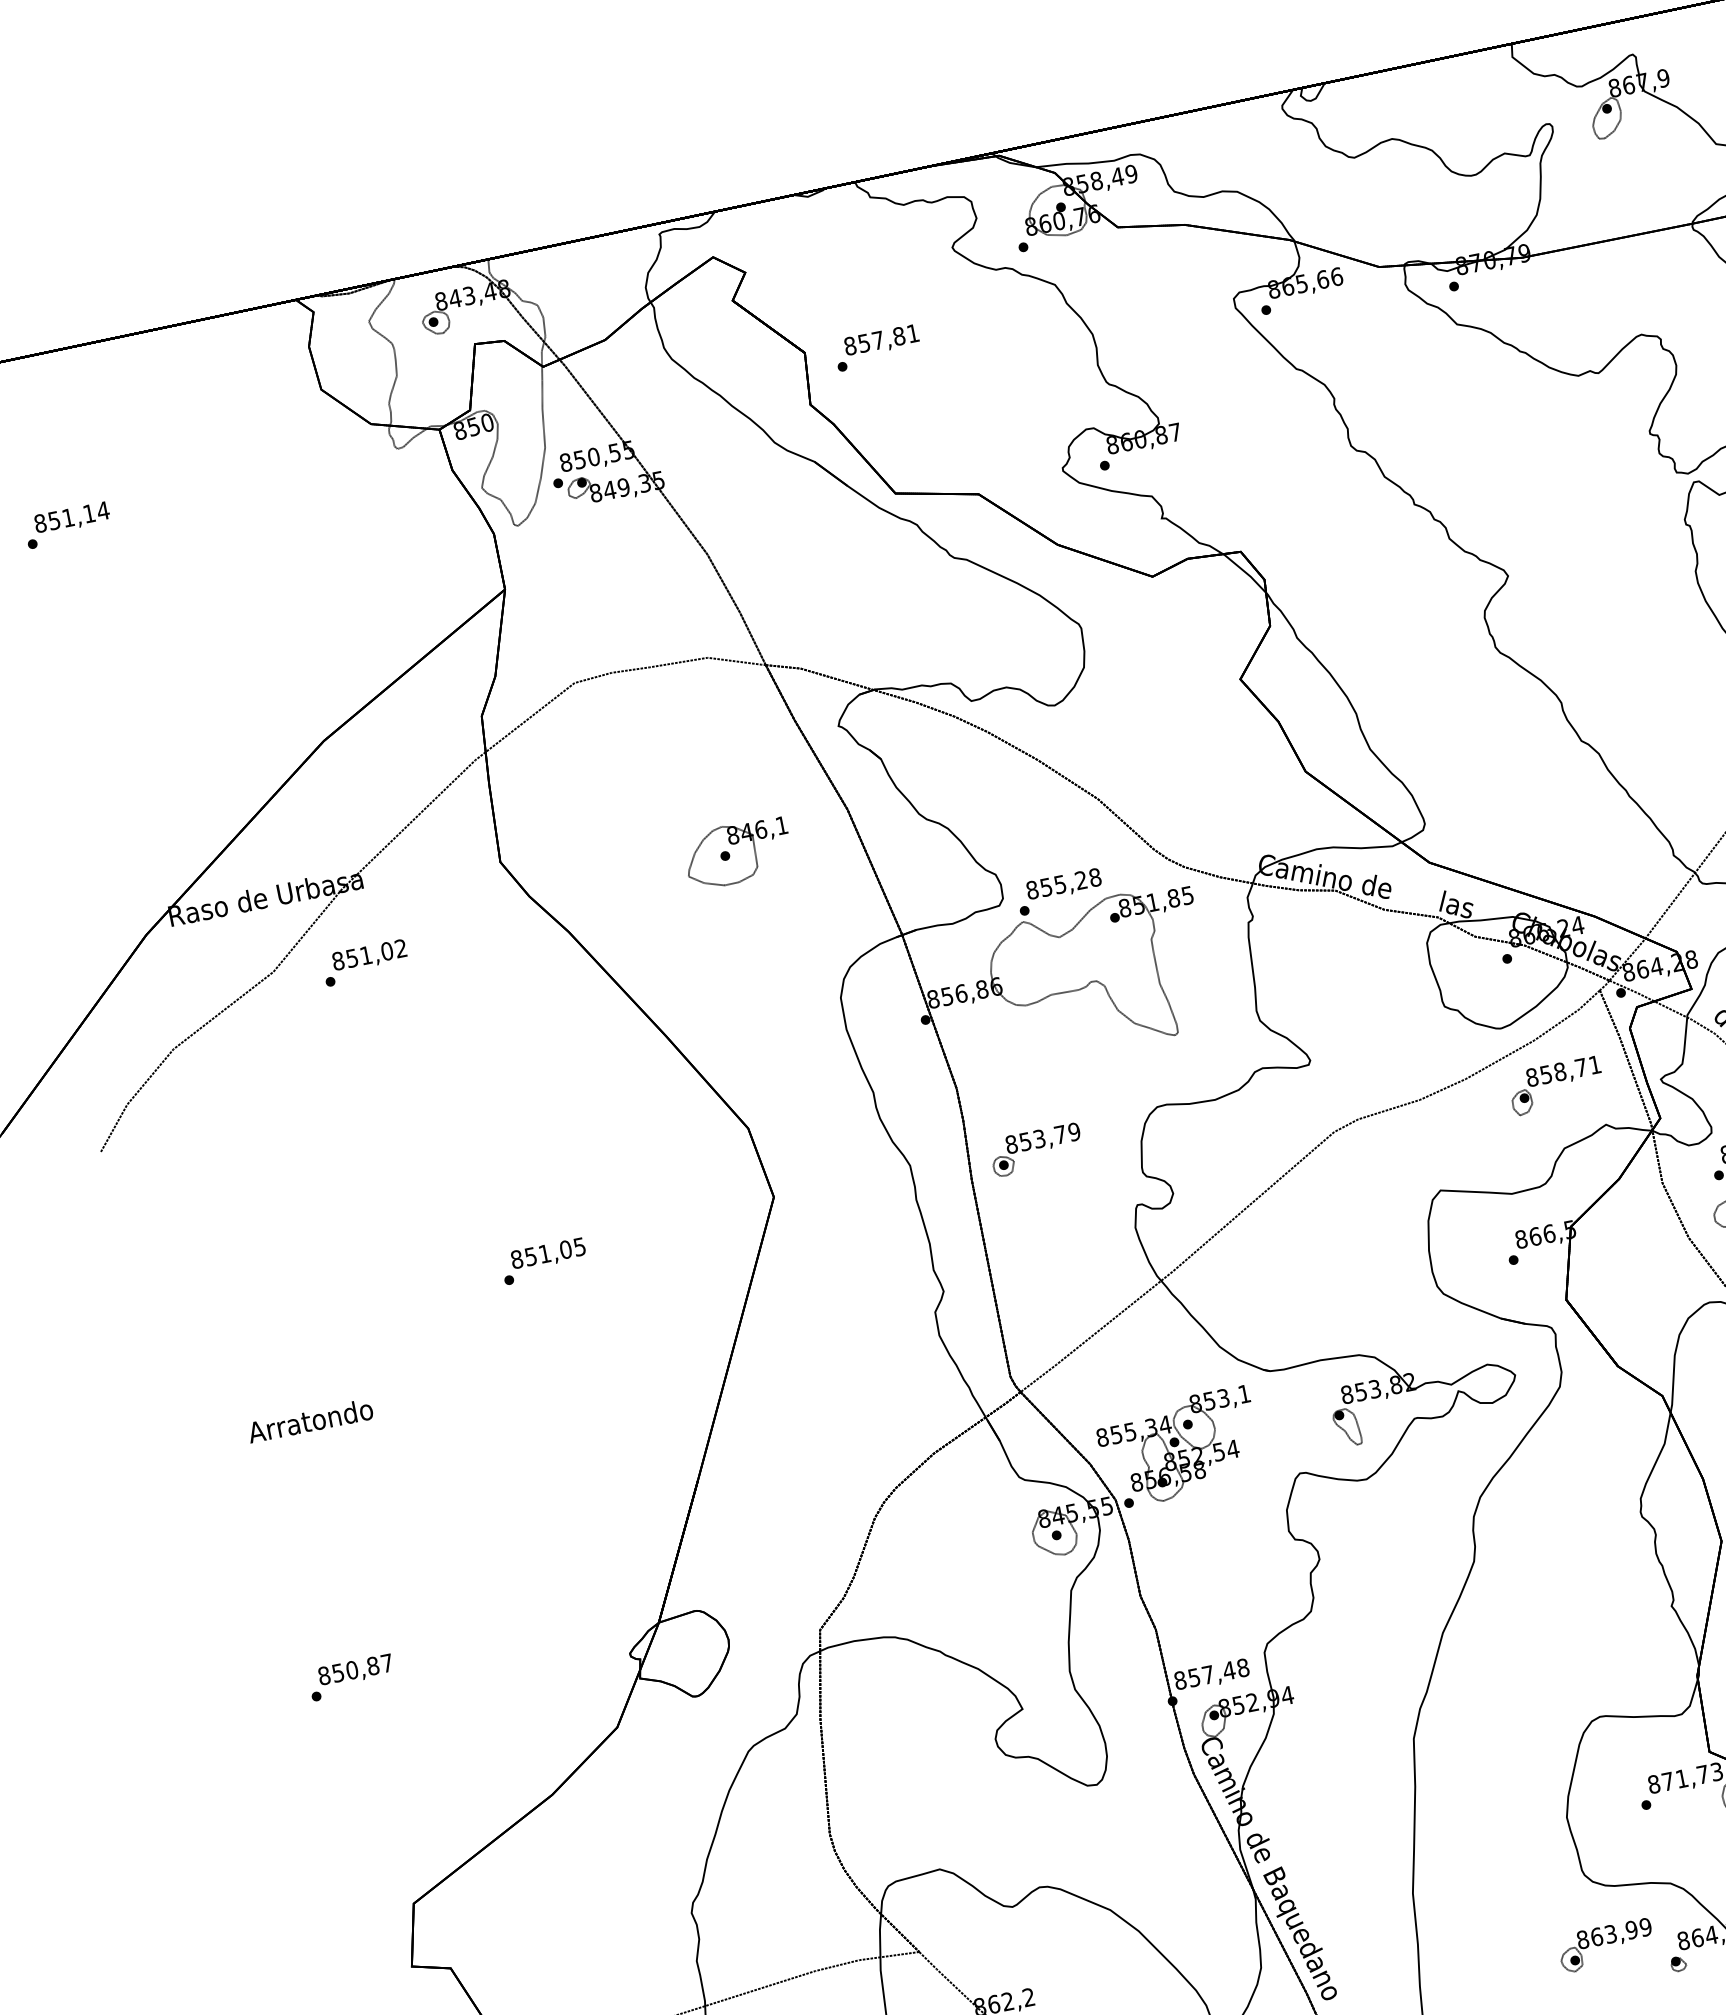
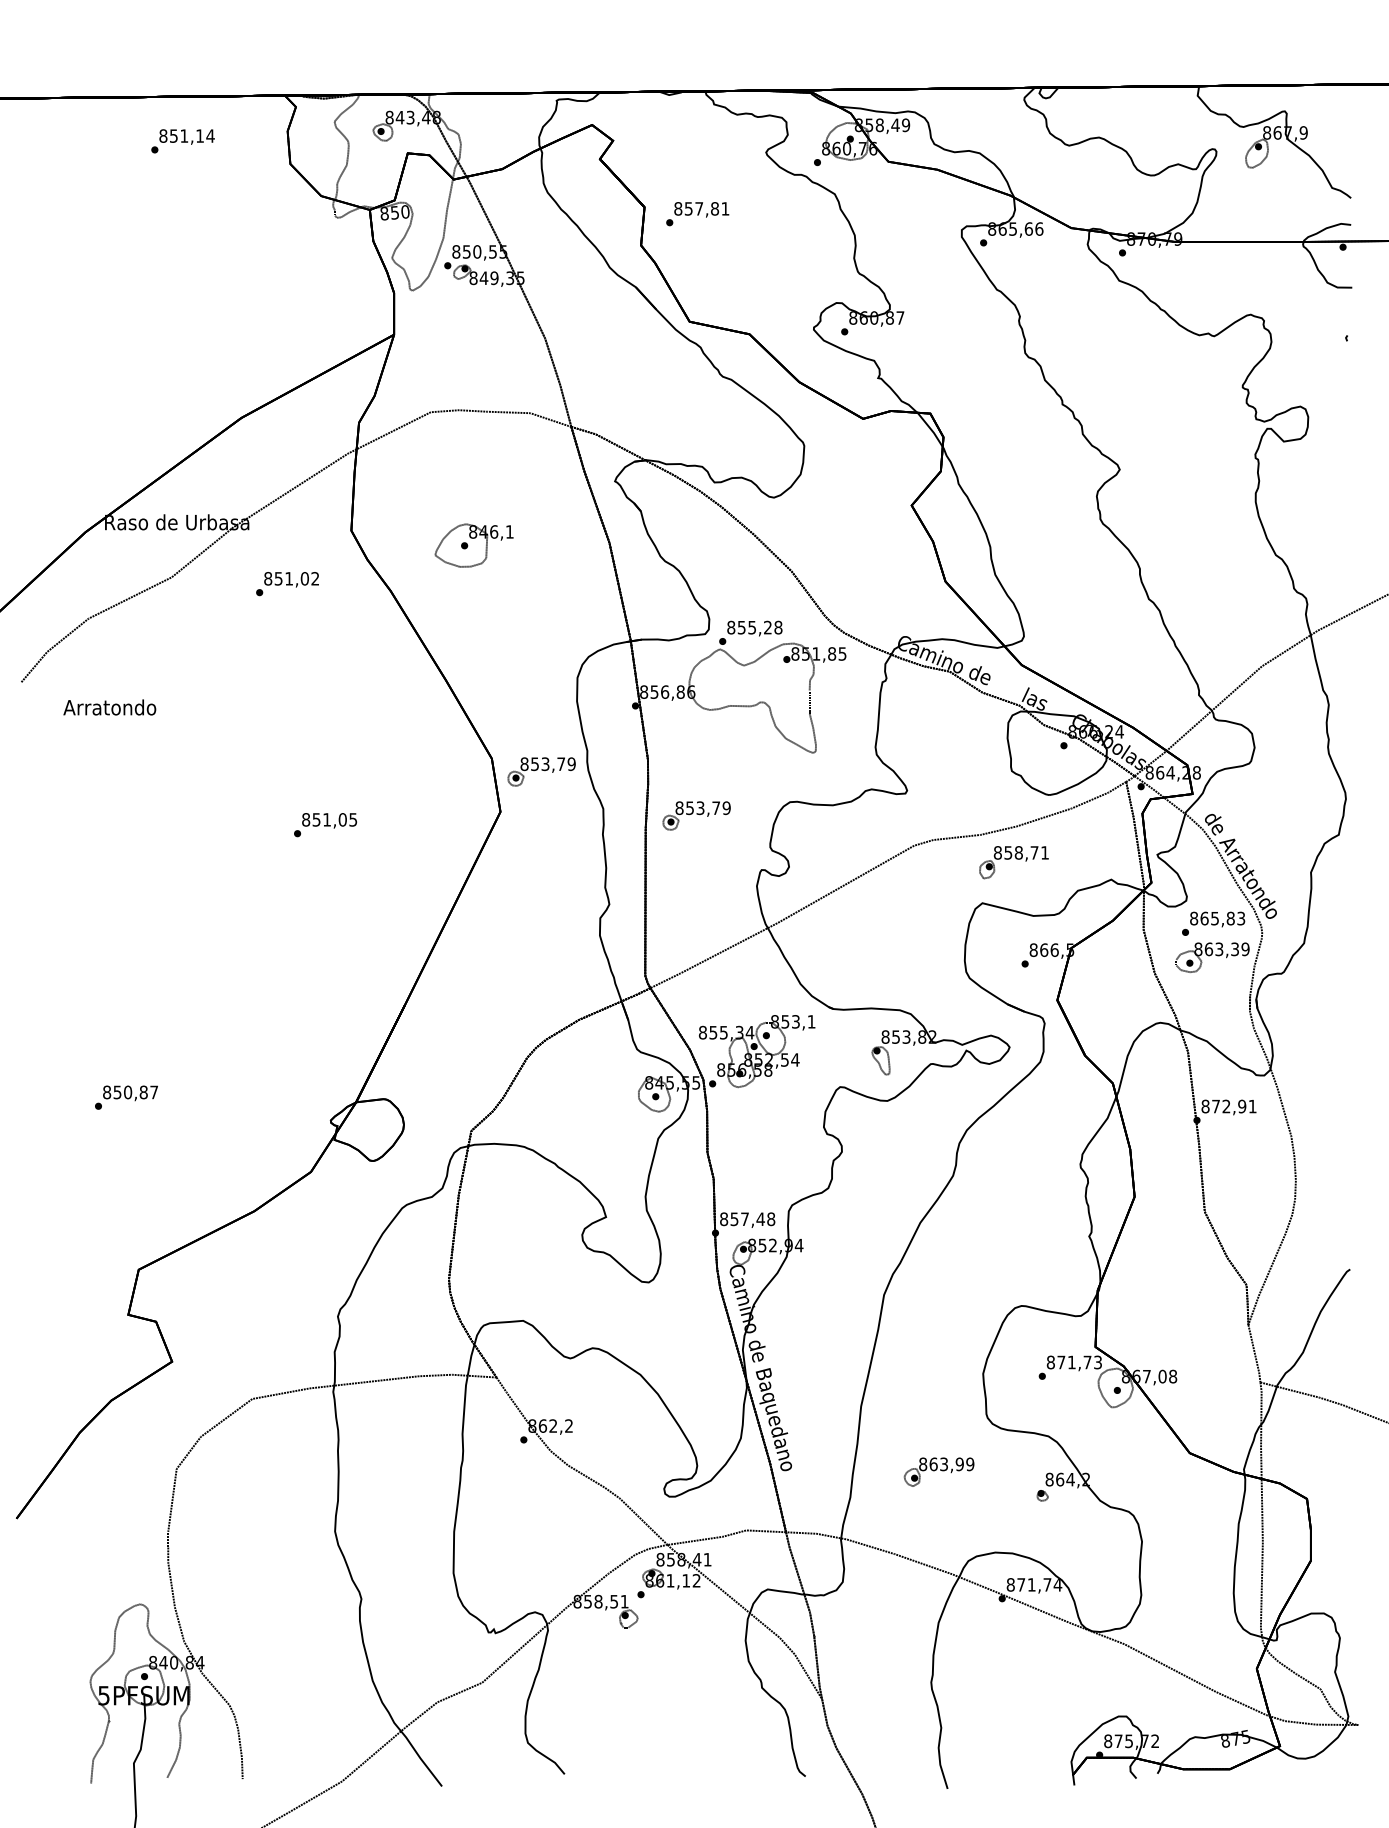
text: (67, 525) -> (182, 141), moved
part: (737, 853) -> (473, 545), moved
text: (365, 963) -> (287, 584), moved
part: (1555, 1086) -> (1013, 862), moved
part: (817, 1132) -> (541, 771), added
text: (309, 1420) -> (109, 707), moved
part: (1605, 1945) -> (938, 1471), moved

